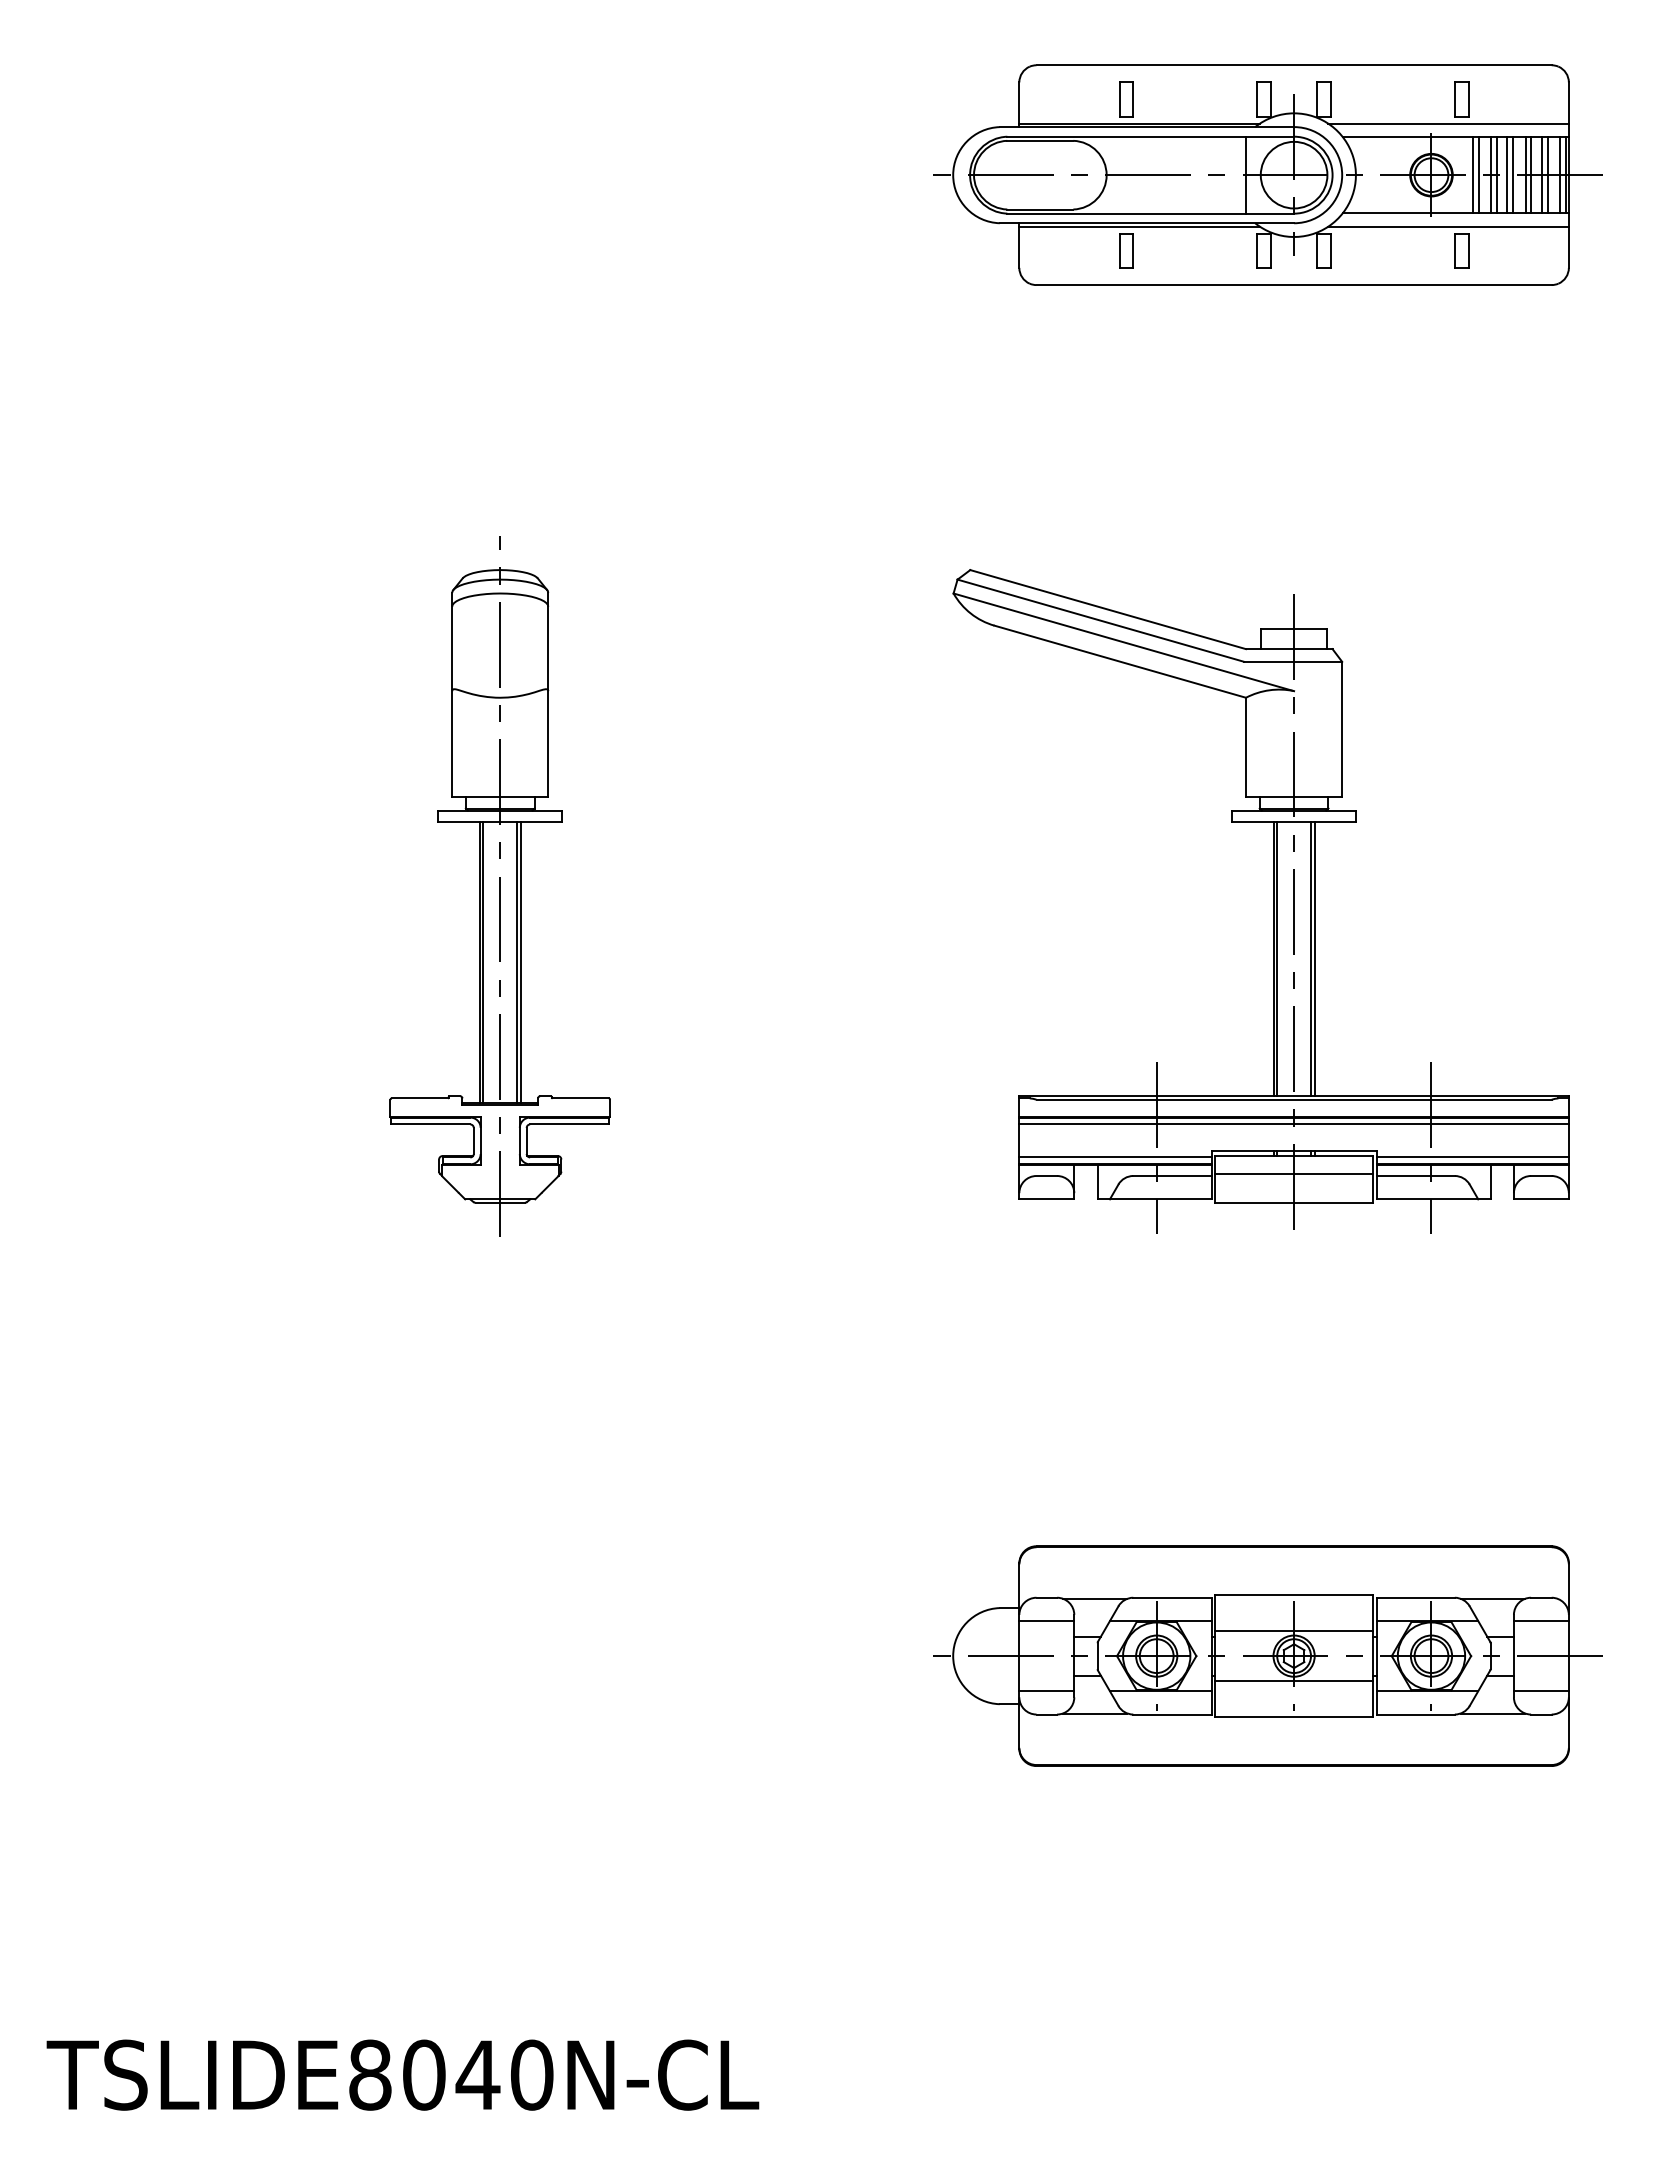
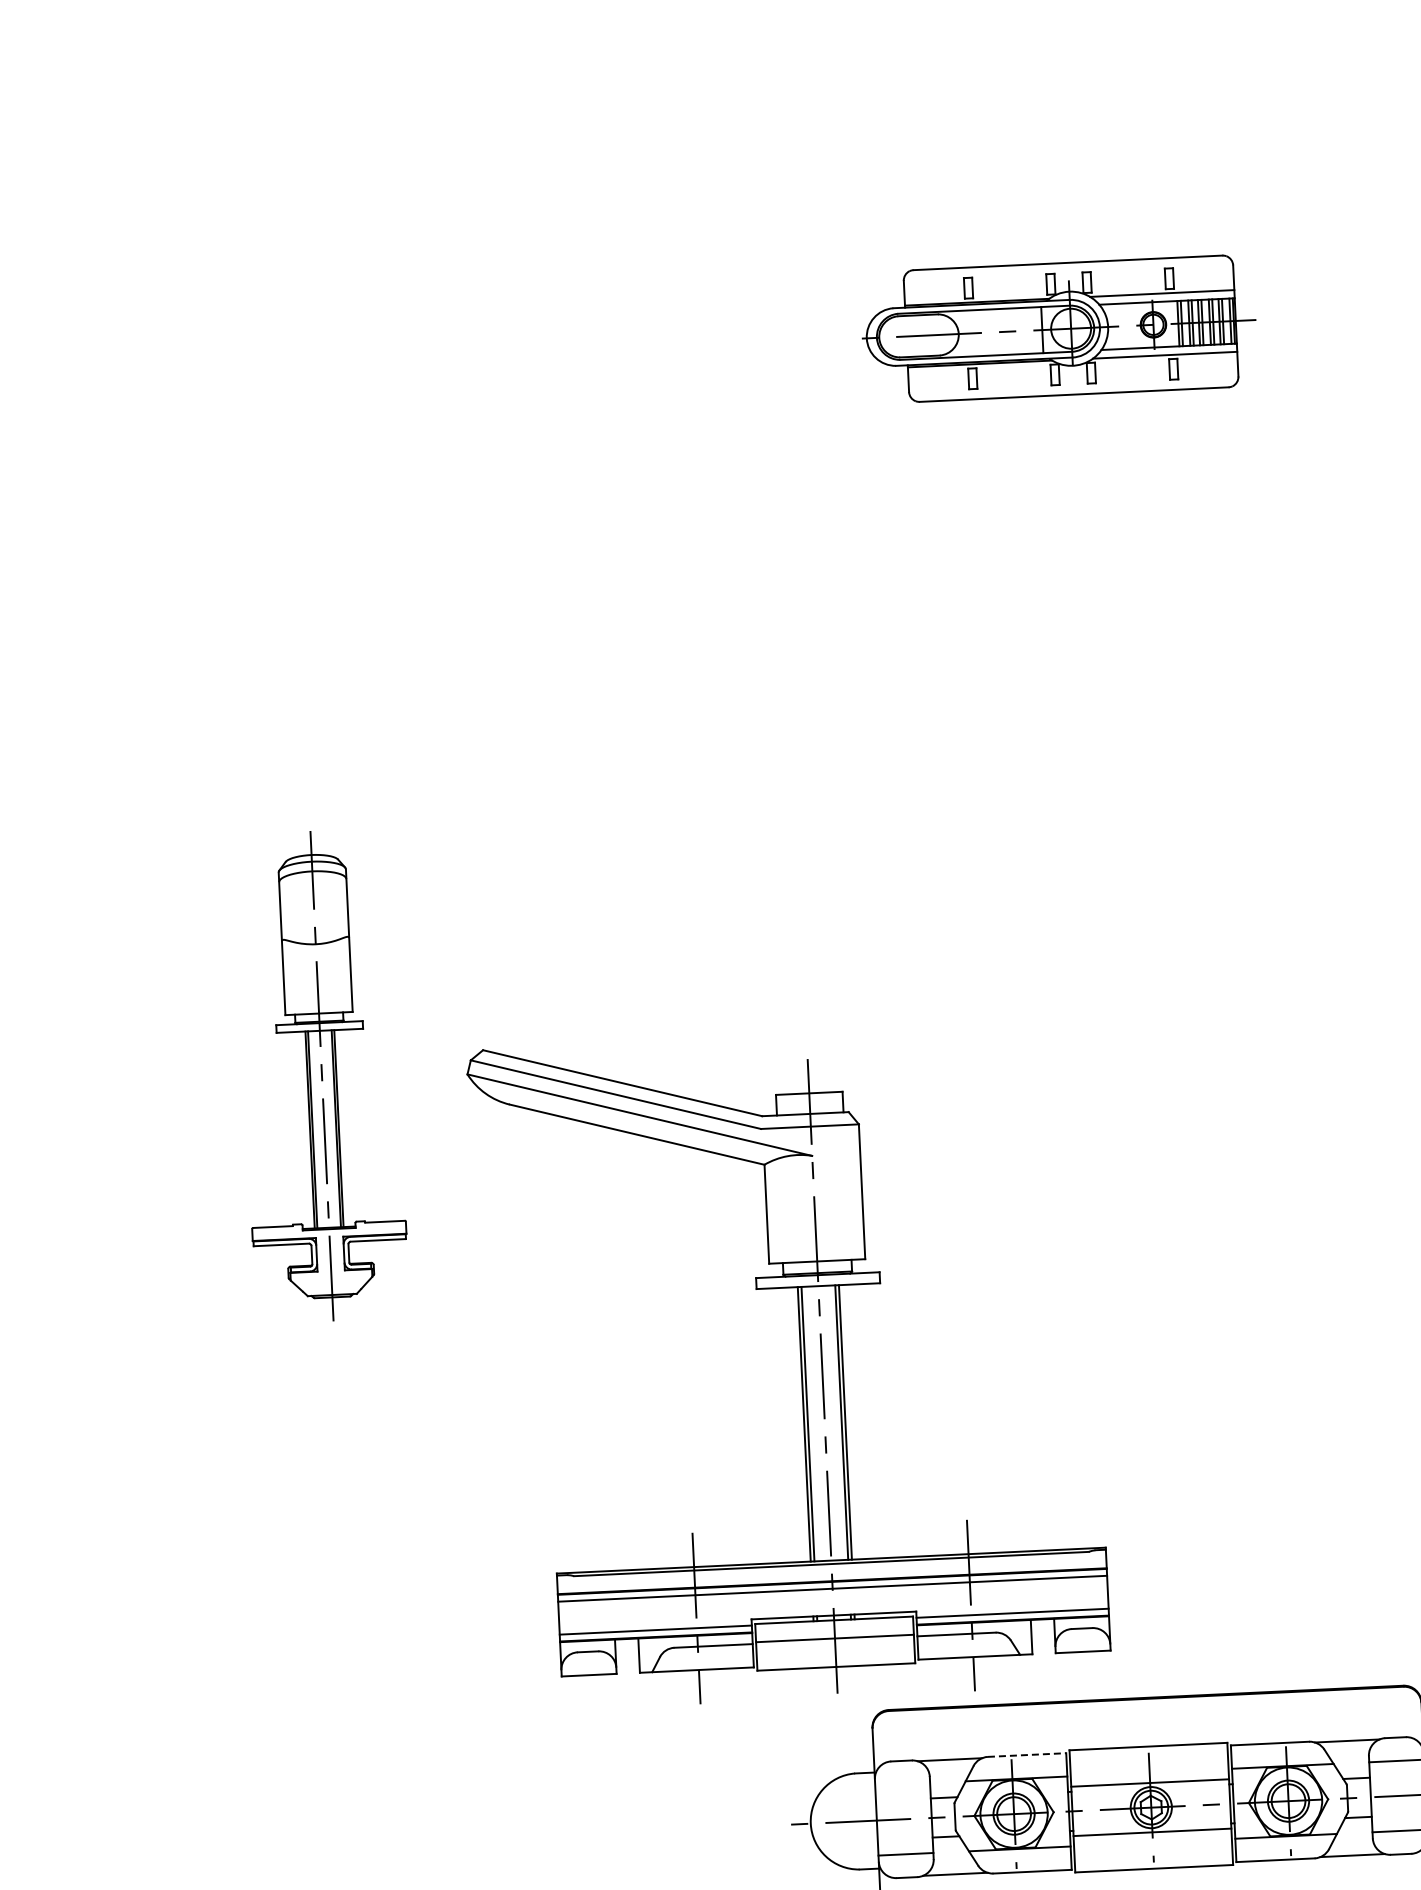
part: (1267, 174) -> (1054, 328), size x0.6
part: (499, 886) -> (321, 1076), size x0.7
part: (1273, 901) -> (801, 1366), moved
line: (1172, 1597) -> (1027, 1754), solid -> dashed
line: (1046, 1621) -> (902, 1784), removed

